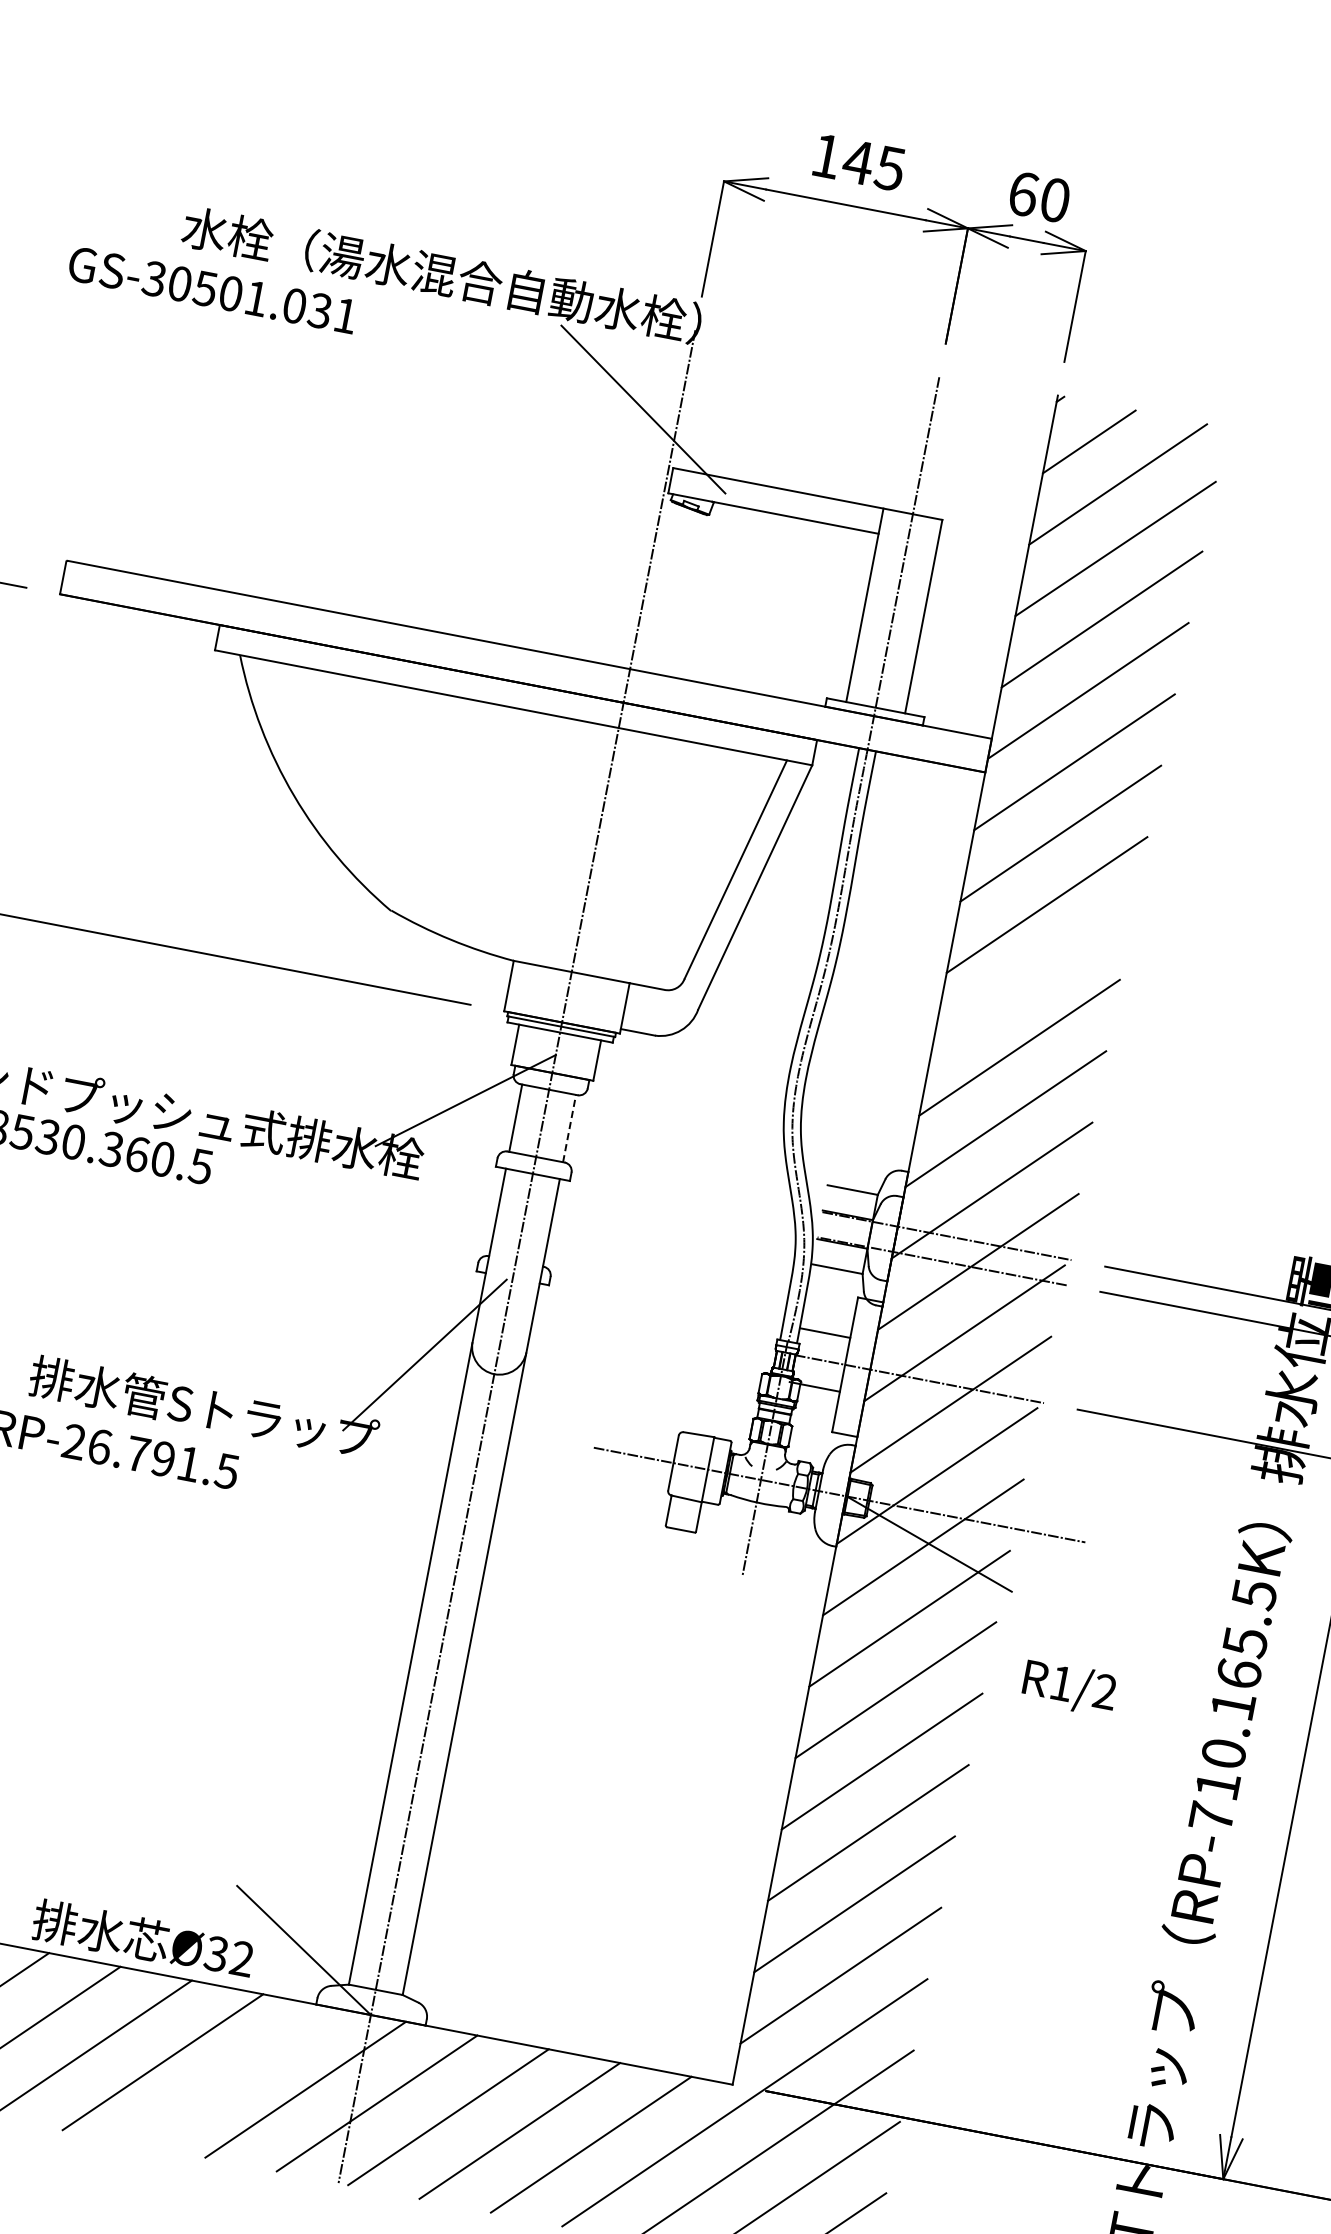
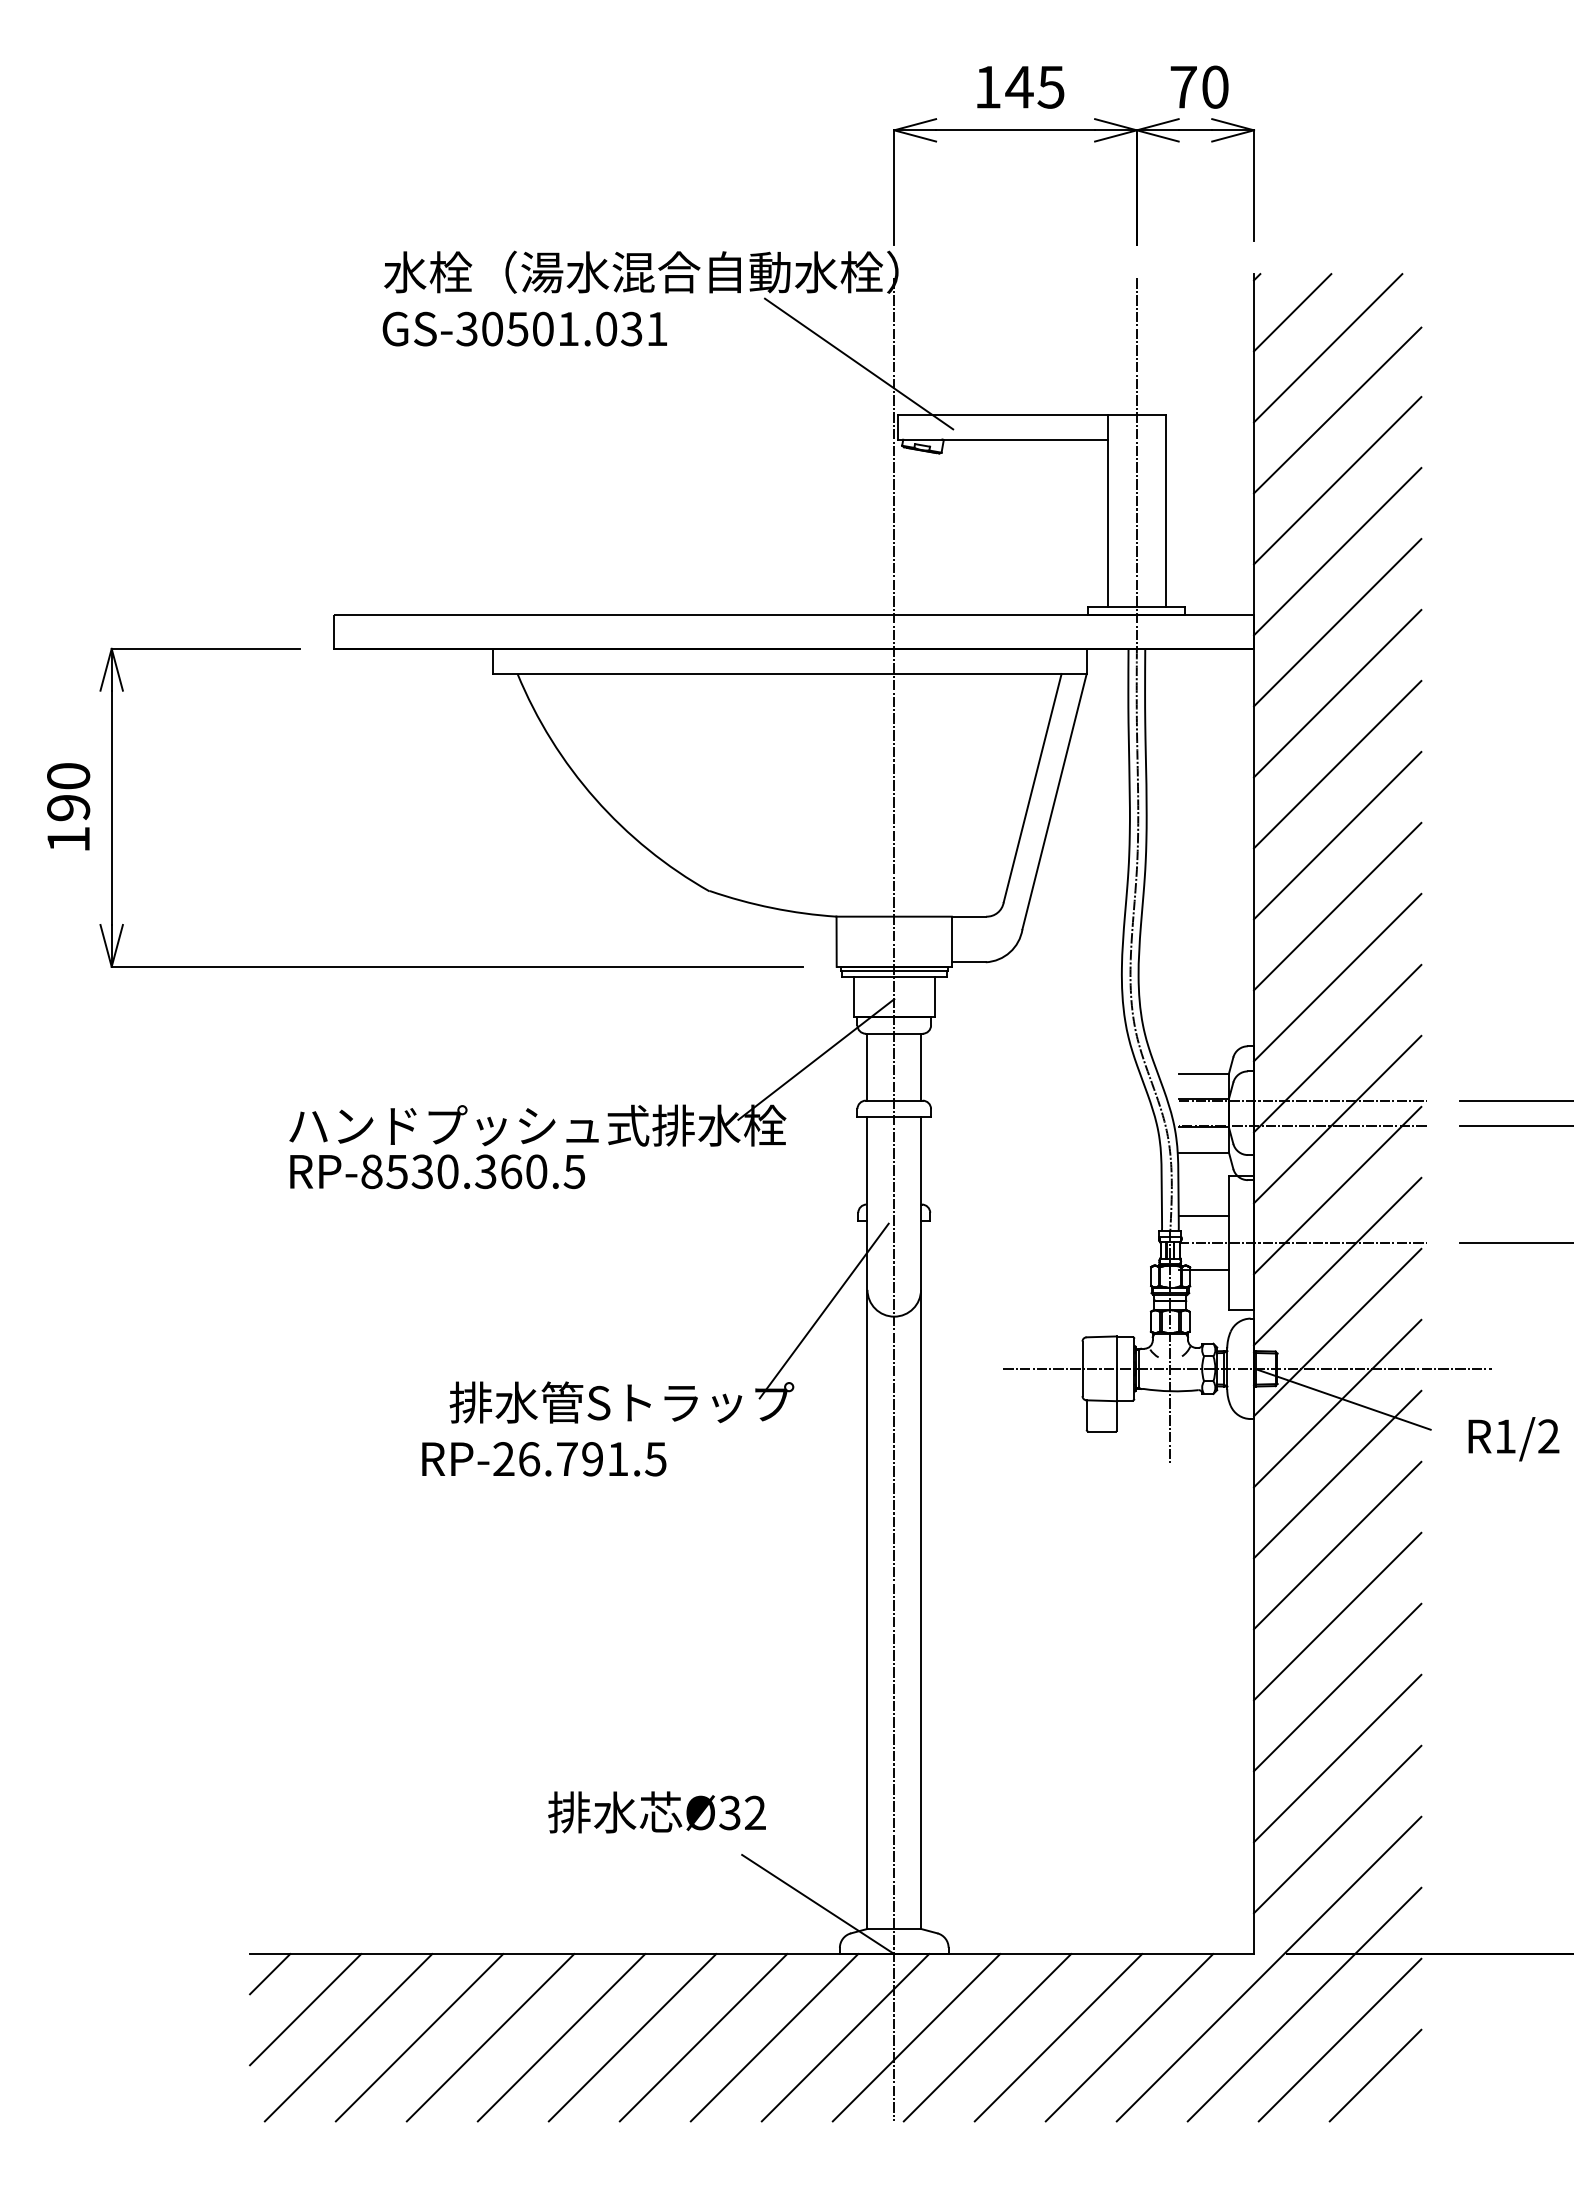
text: (1023, 193) -> (1183, 86), 60 -> 70
text: (212, 289) -> (524, 328), moved
line: (1033, 976) -> (1337, 835), added
line: (570, 1127) -> (921, 1066), dashed -> solid
text: (1069, 1688) -> (1513, 1439), moved
text: (142, 1939) -> (656, 1812), moved
line: (234, 2075) -> (774, 2037), added

